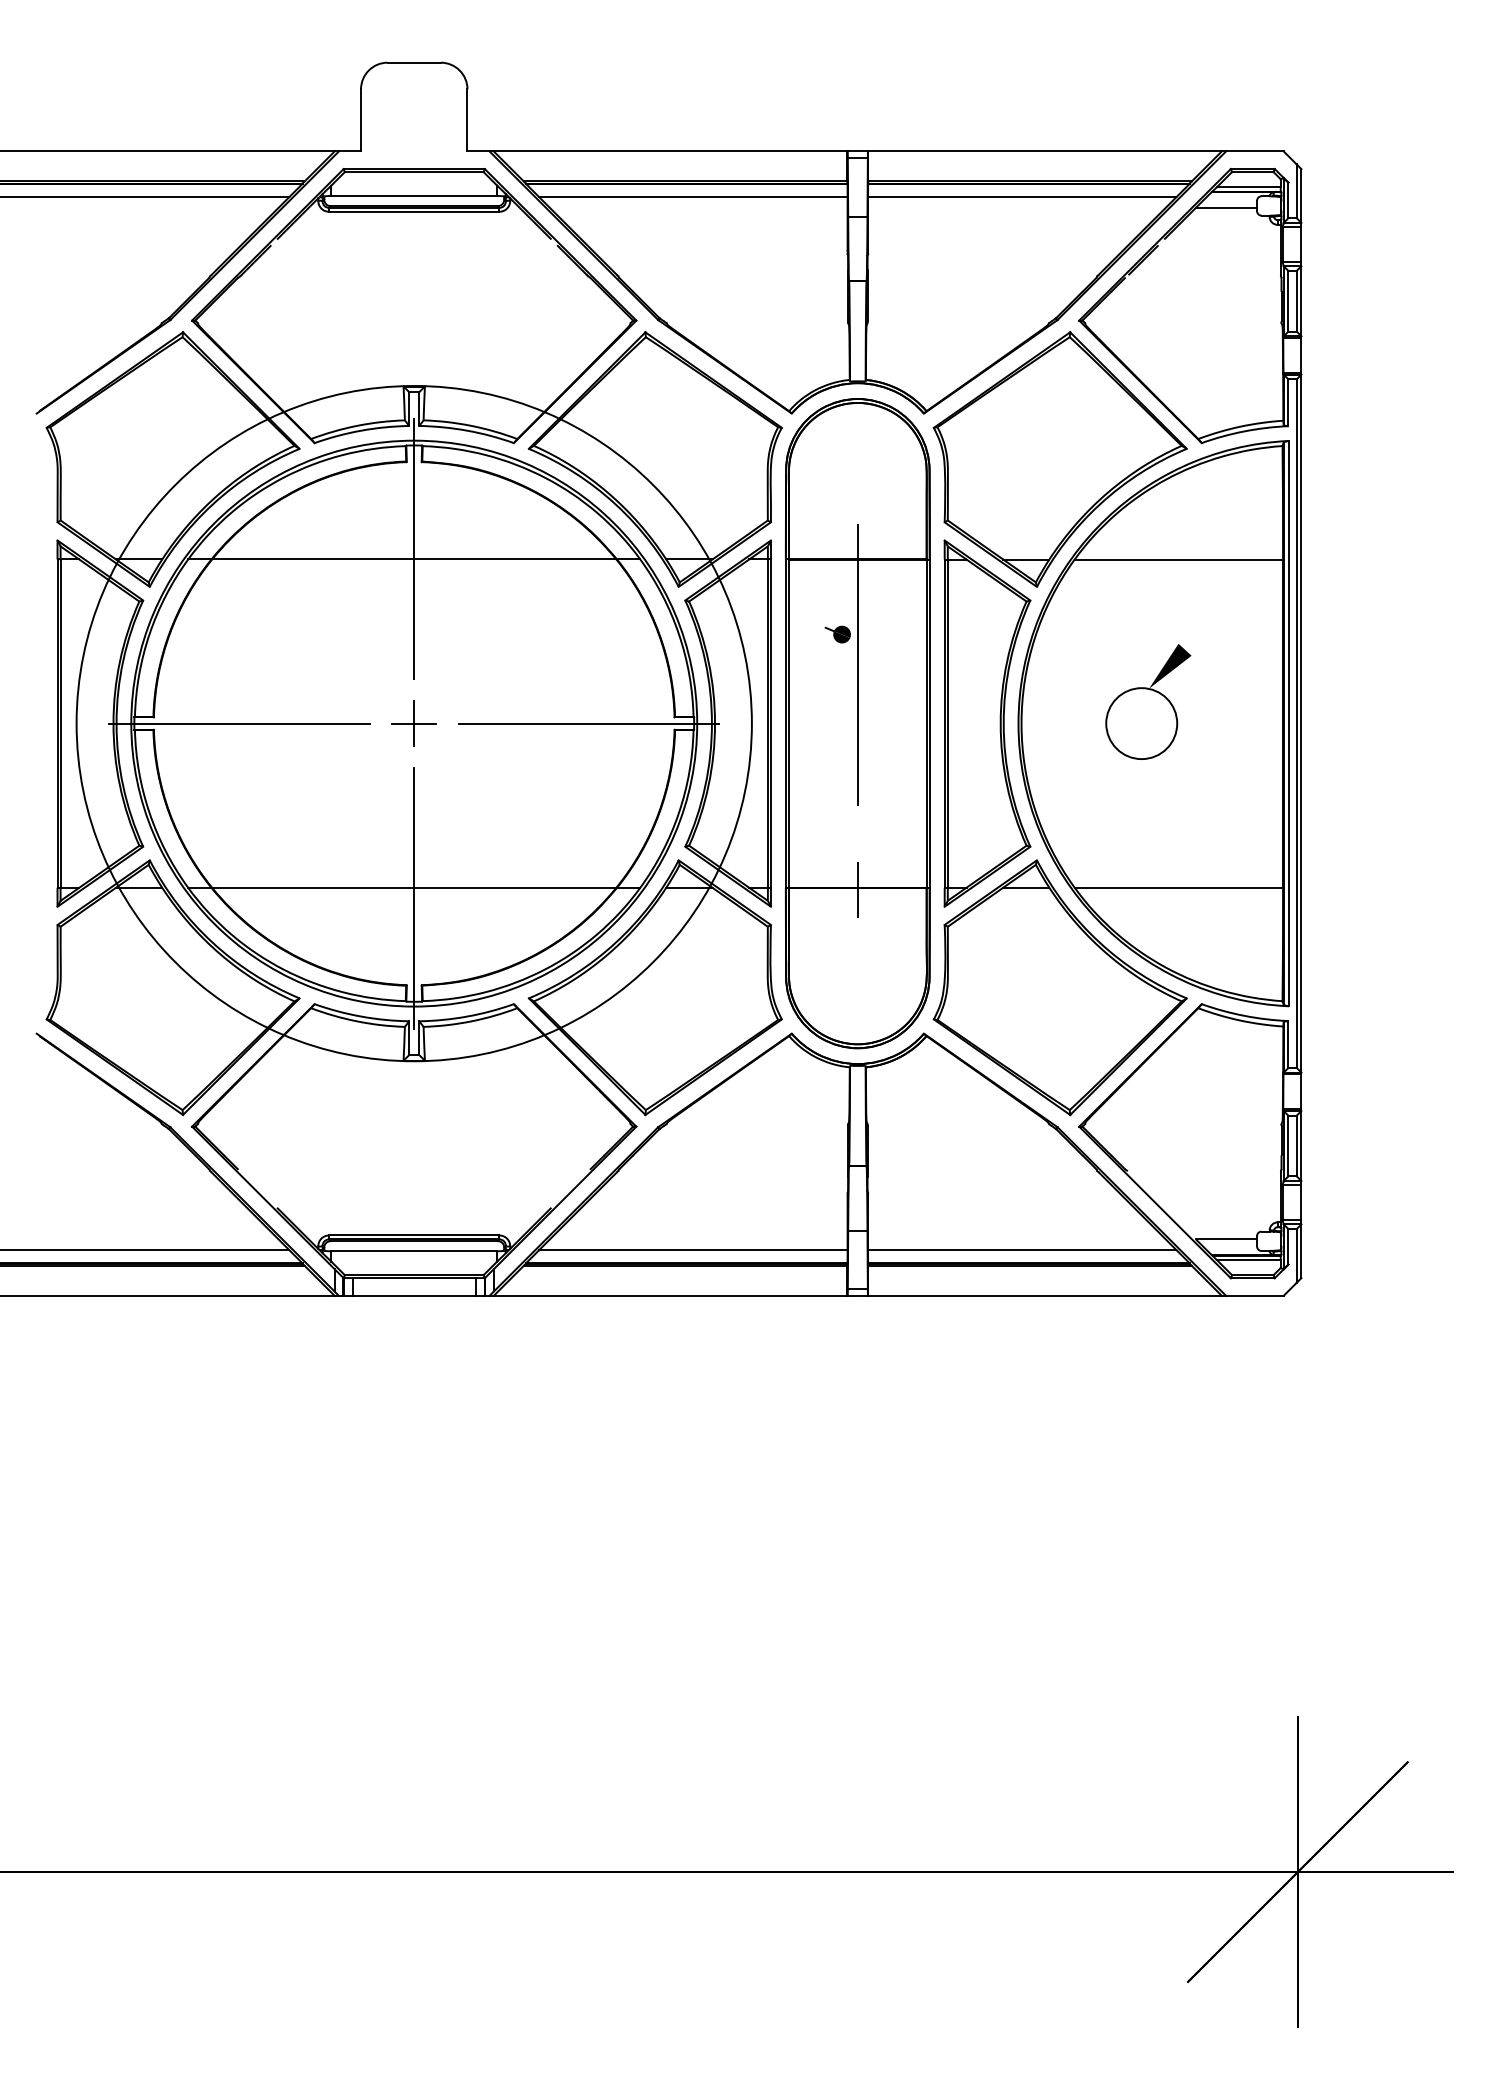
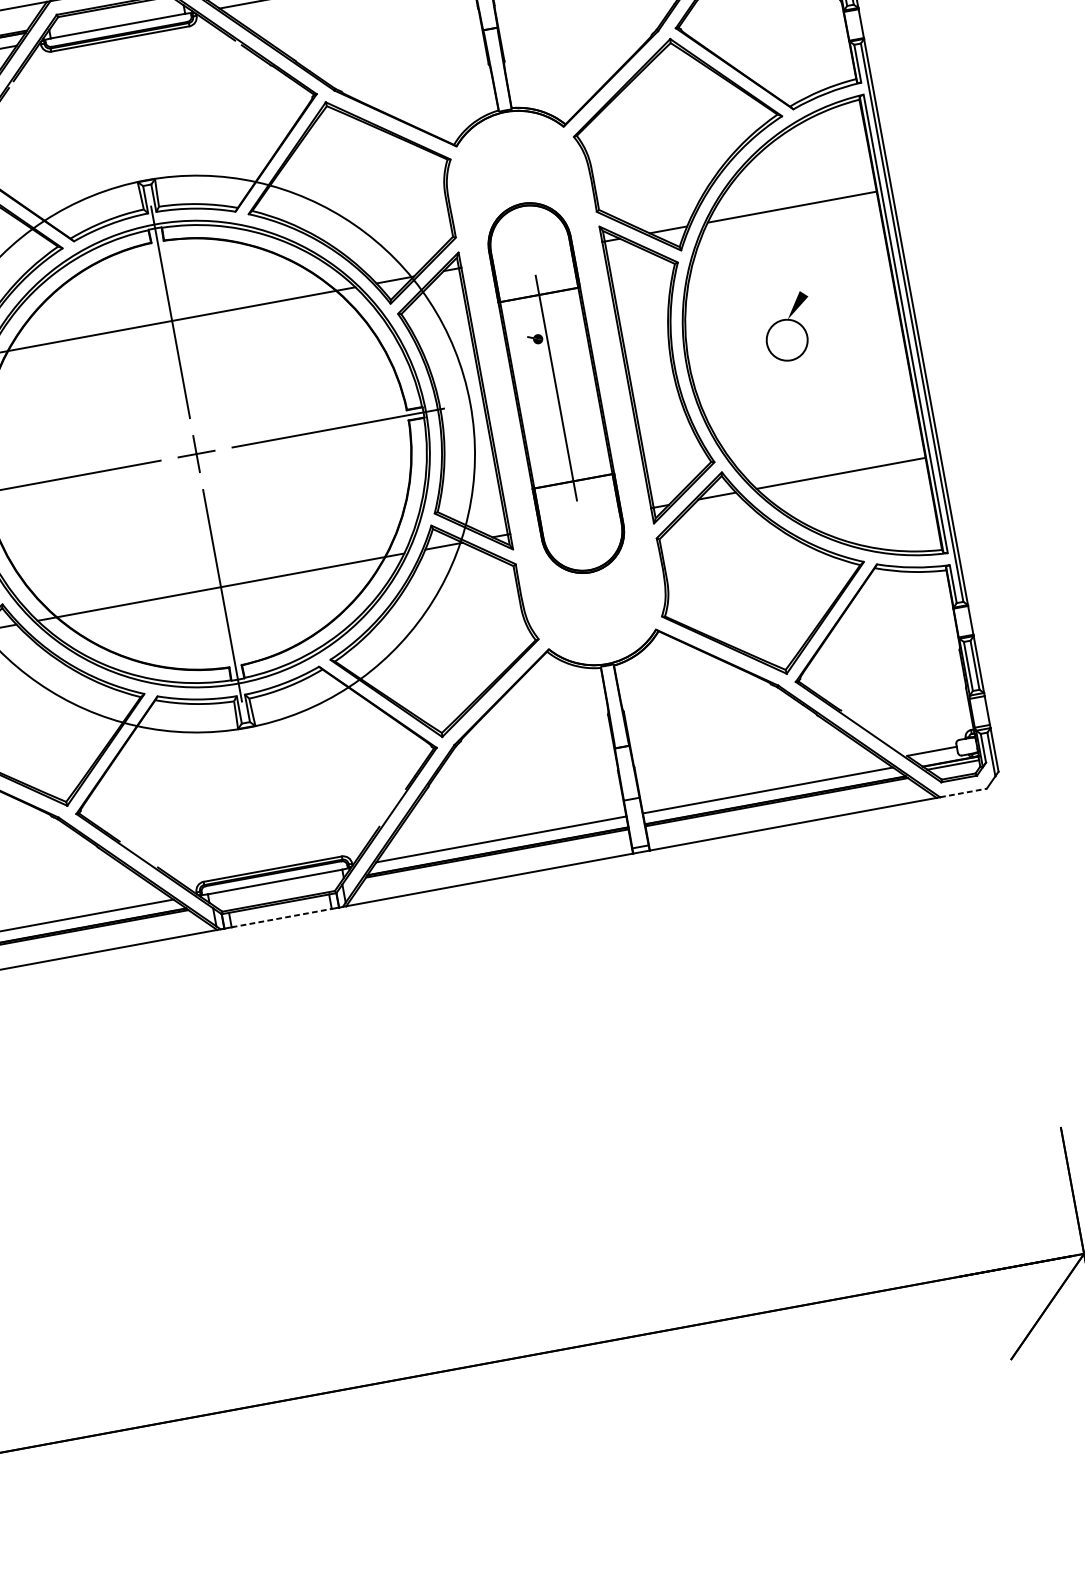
part: (1148, 701) -> (788, 326), size x0.7
part: (857, 723) -> (556, 387), size x0.7
line: (414, 1295) -> (281, 917), solid -> dashed
line: (1254, 1295) -> (963, 792), solid -> dashed

